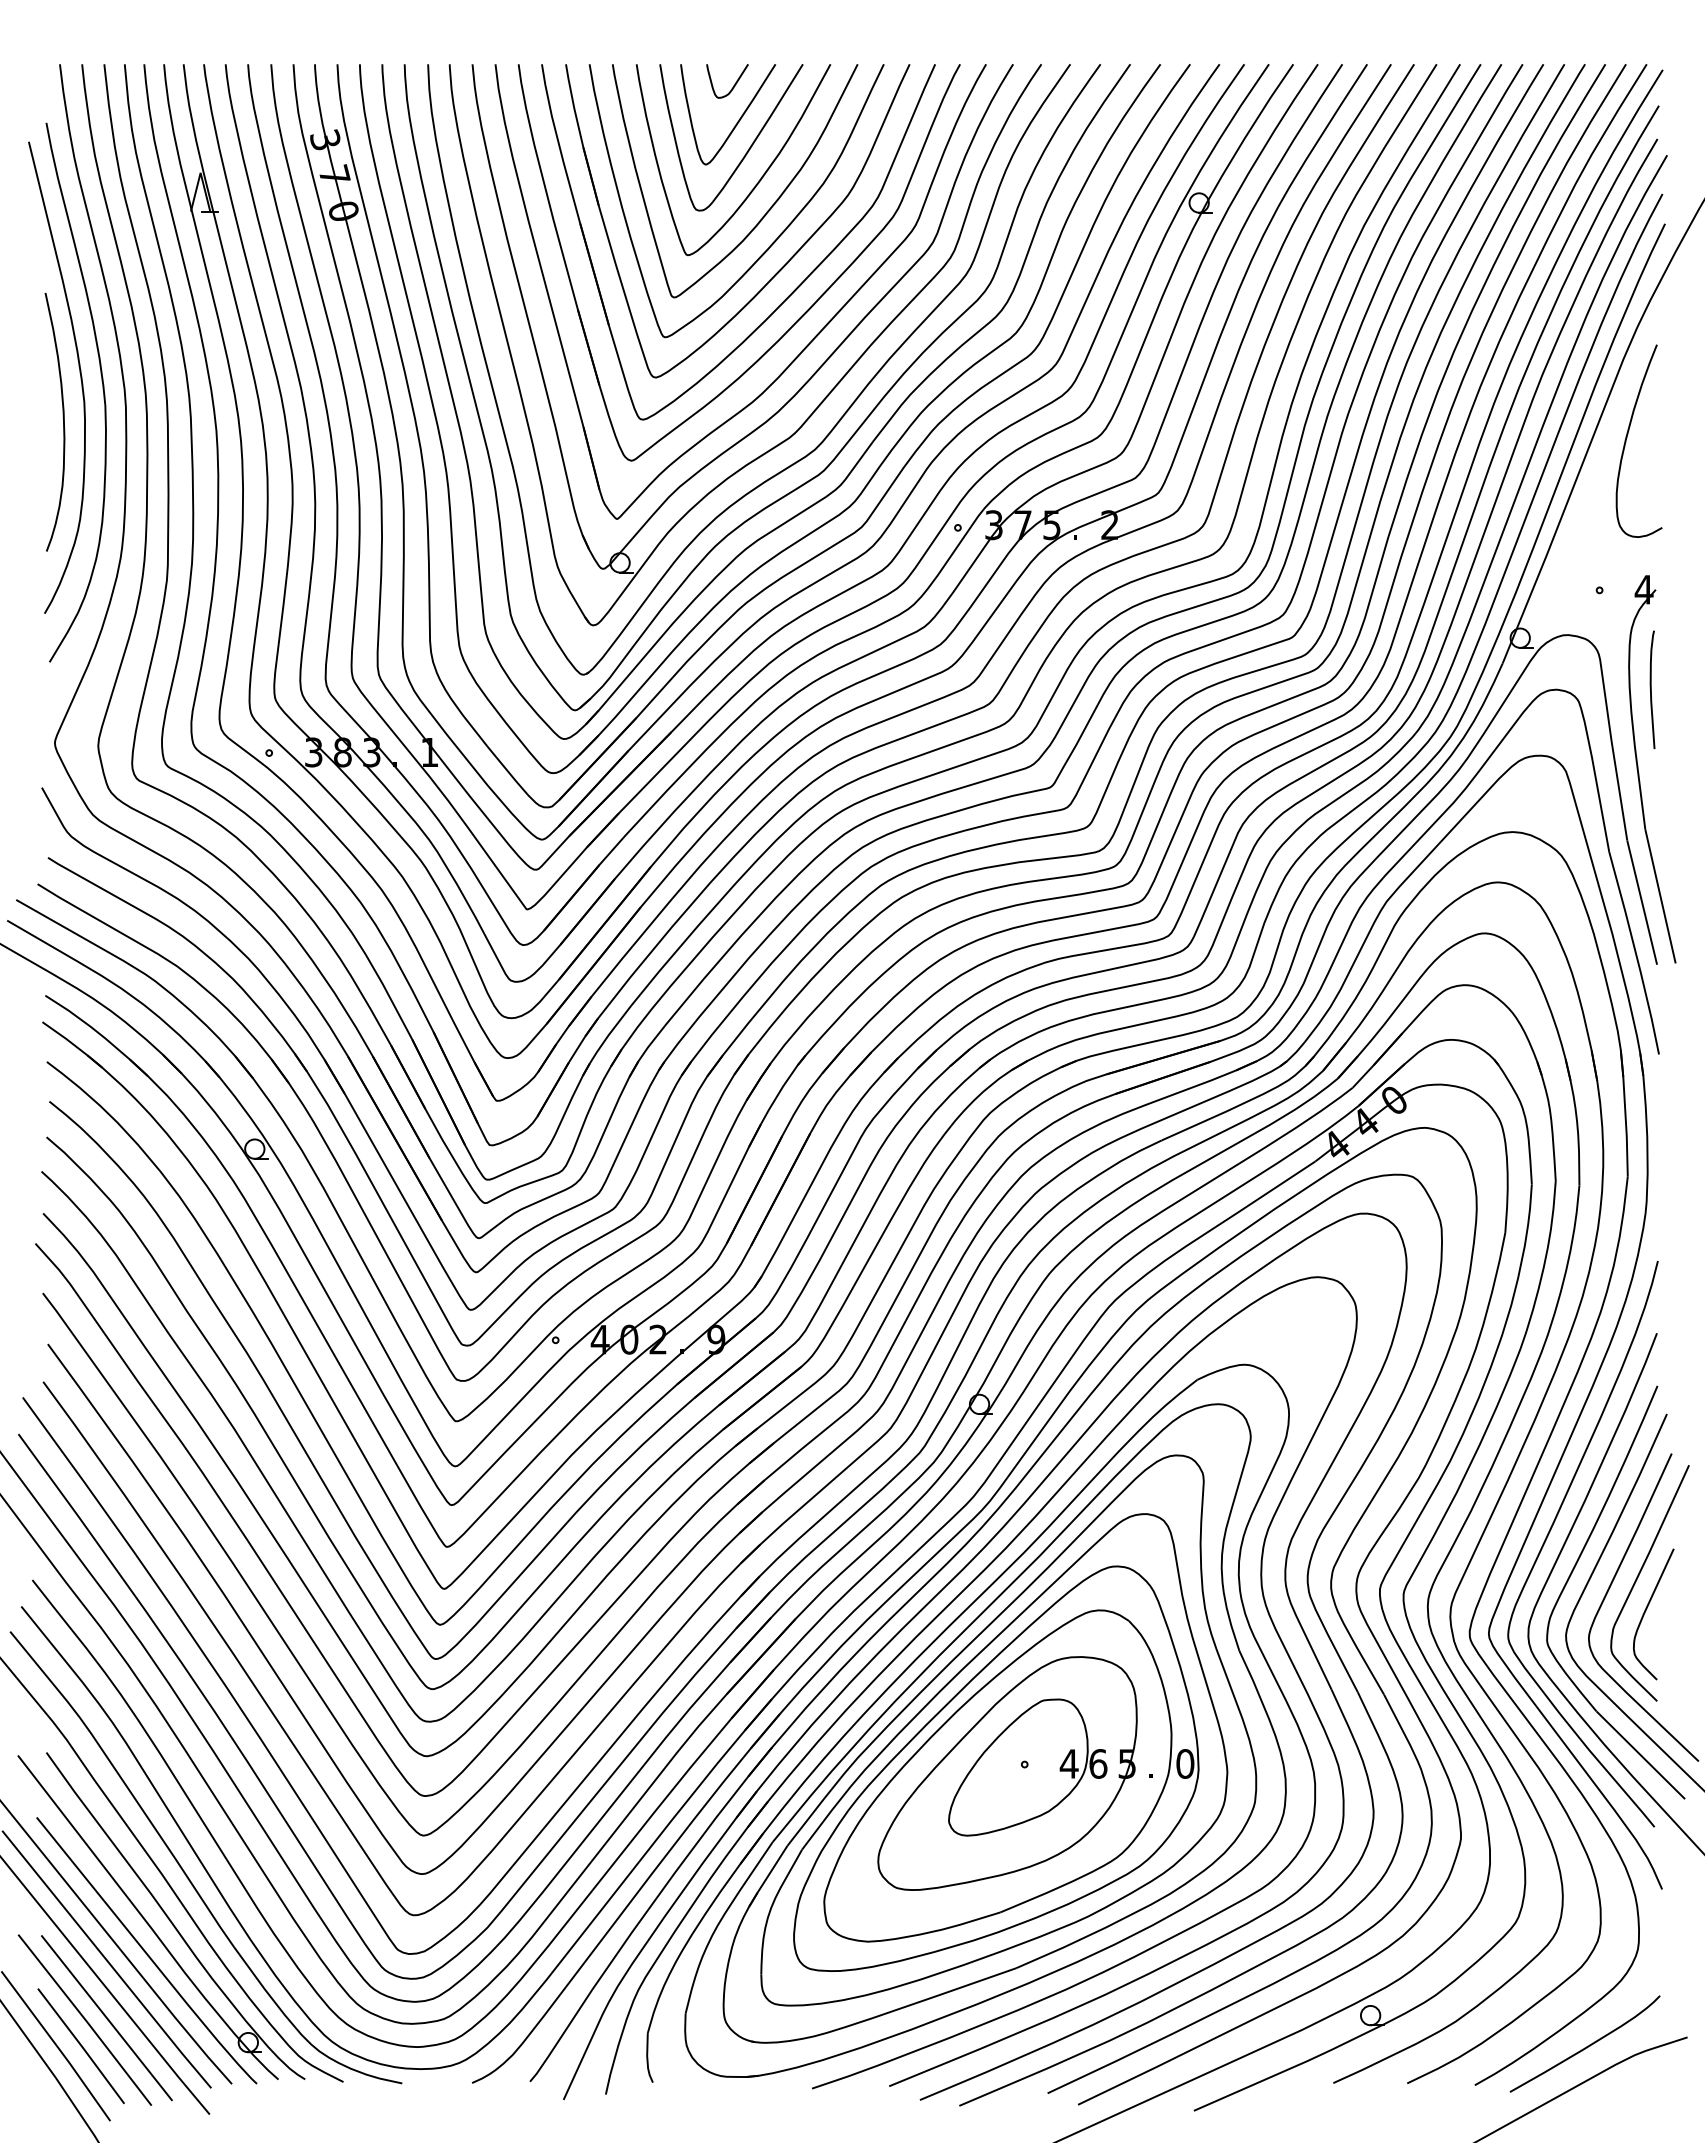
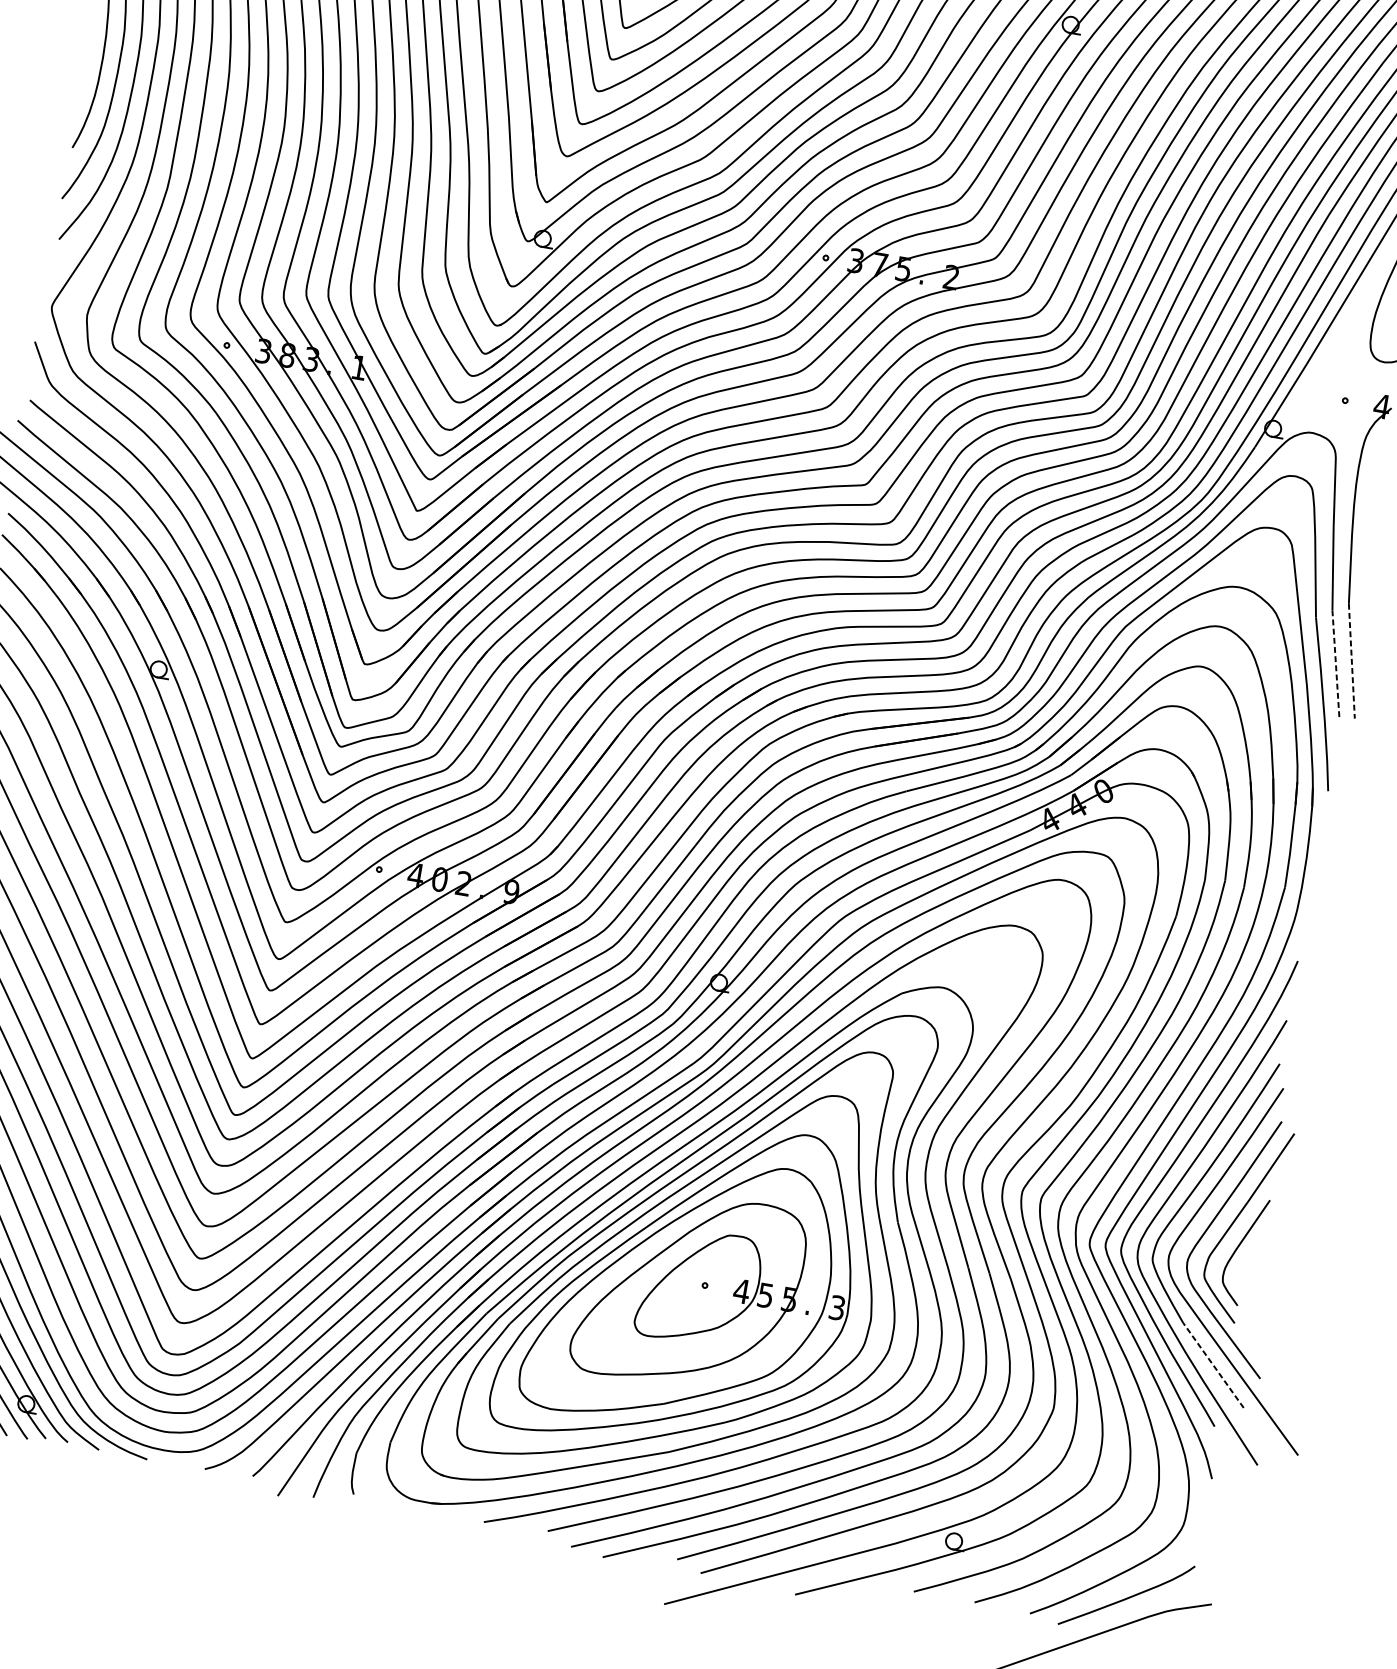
curve: (1651, 689) -> (1373, 489), removed
line: (1660, 896) -> (1351, 661), solid -> dashed
line: (1642, 902) -> (1336, 663), solid -> dashed
line: (1640, 1754) -> (1213, 1364), solid -> dashed
text: (1098, 1763) -> (765, 1295), 6 -> 5
text: (1185, 1763) -> (837, 1307), 0 -> 3

